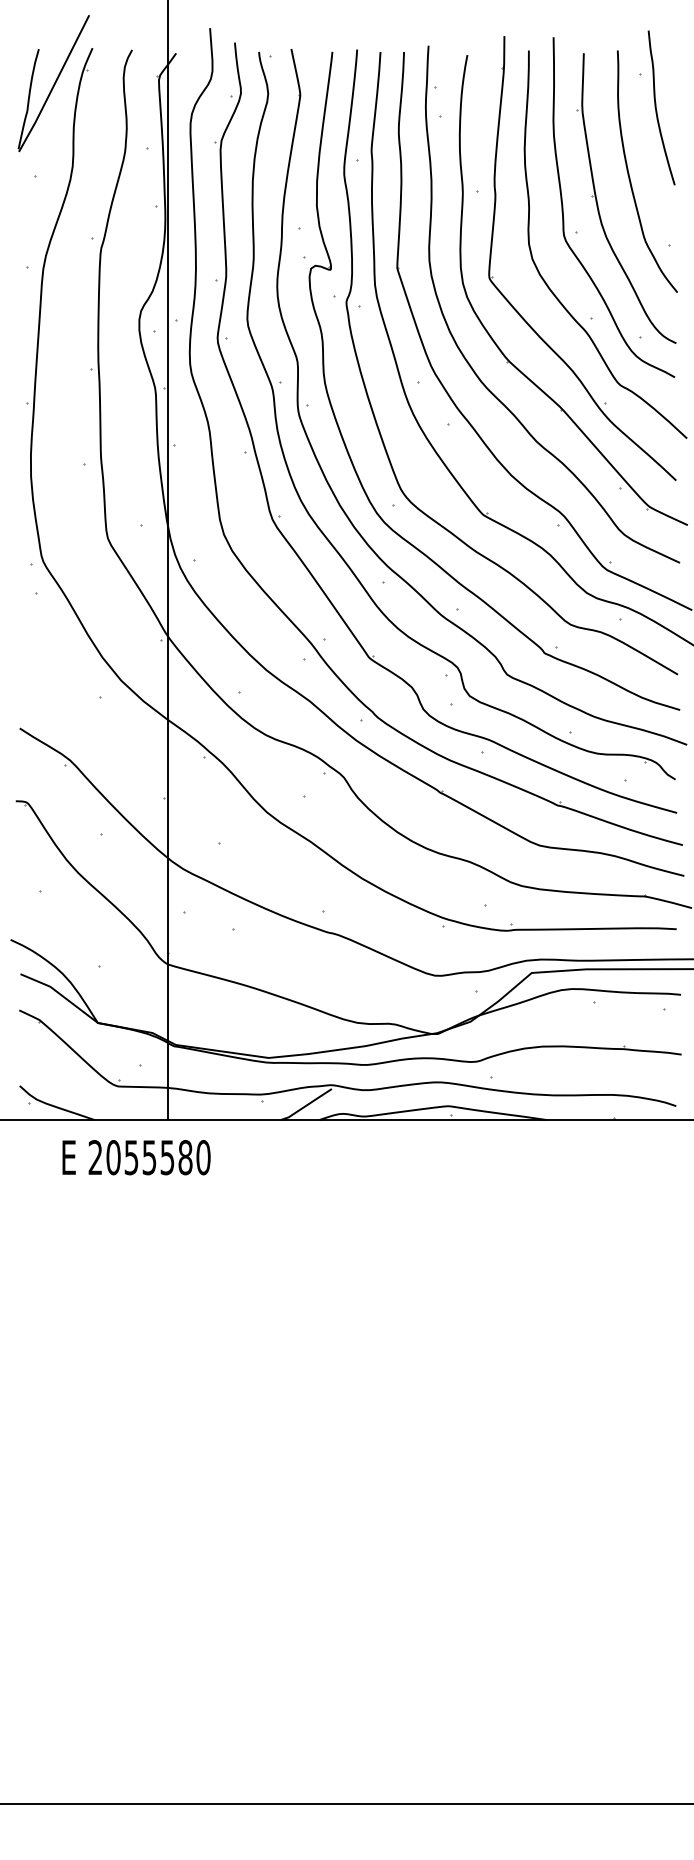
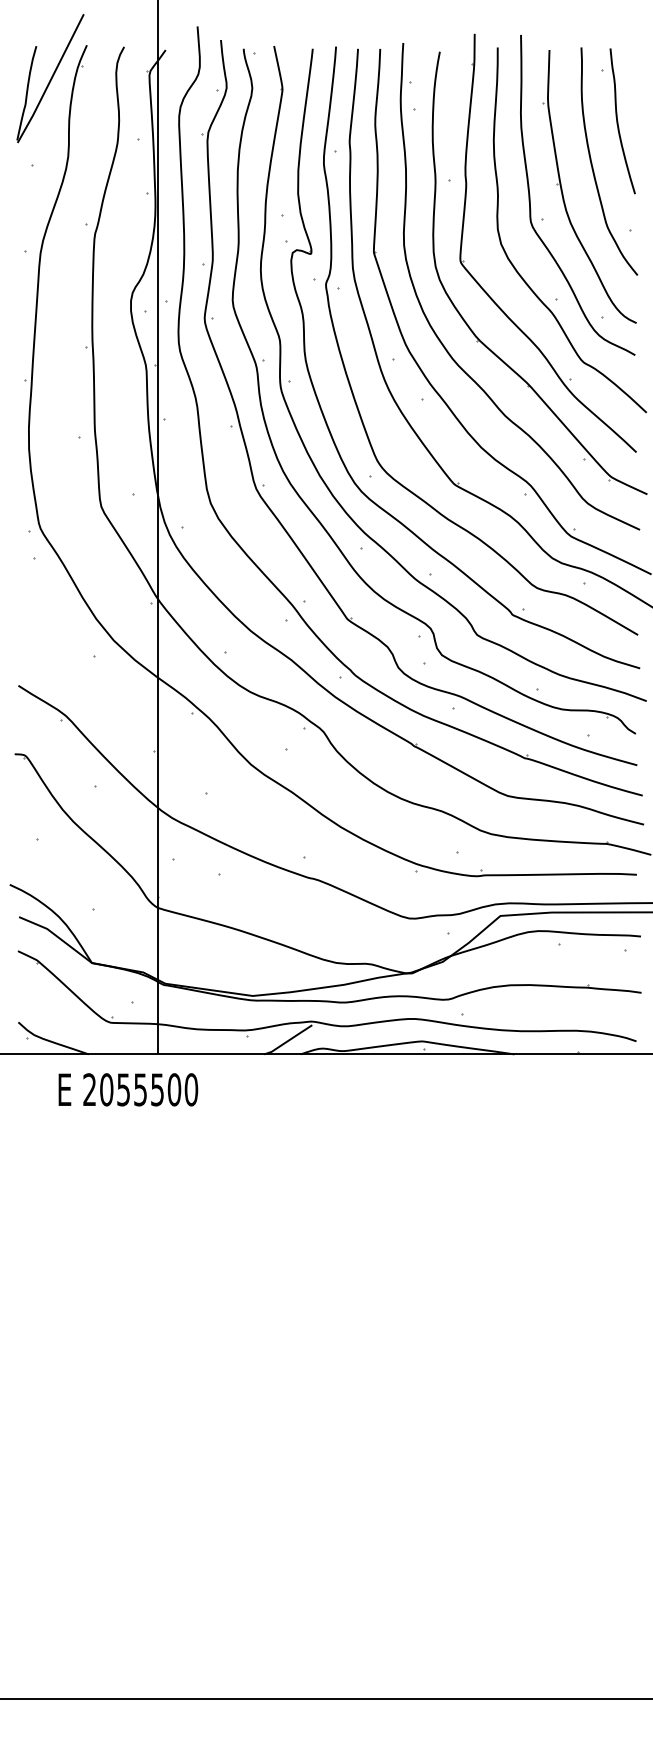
curve: (656, 107) -> (617, 120), moved
text: (185, 1157) -> (174, 1089), 2055580 -> 2055500

